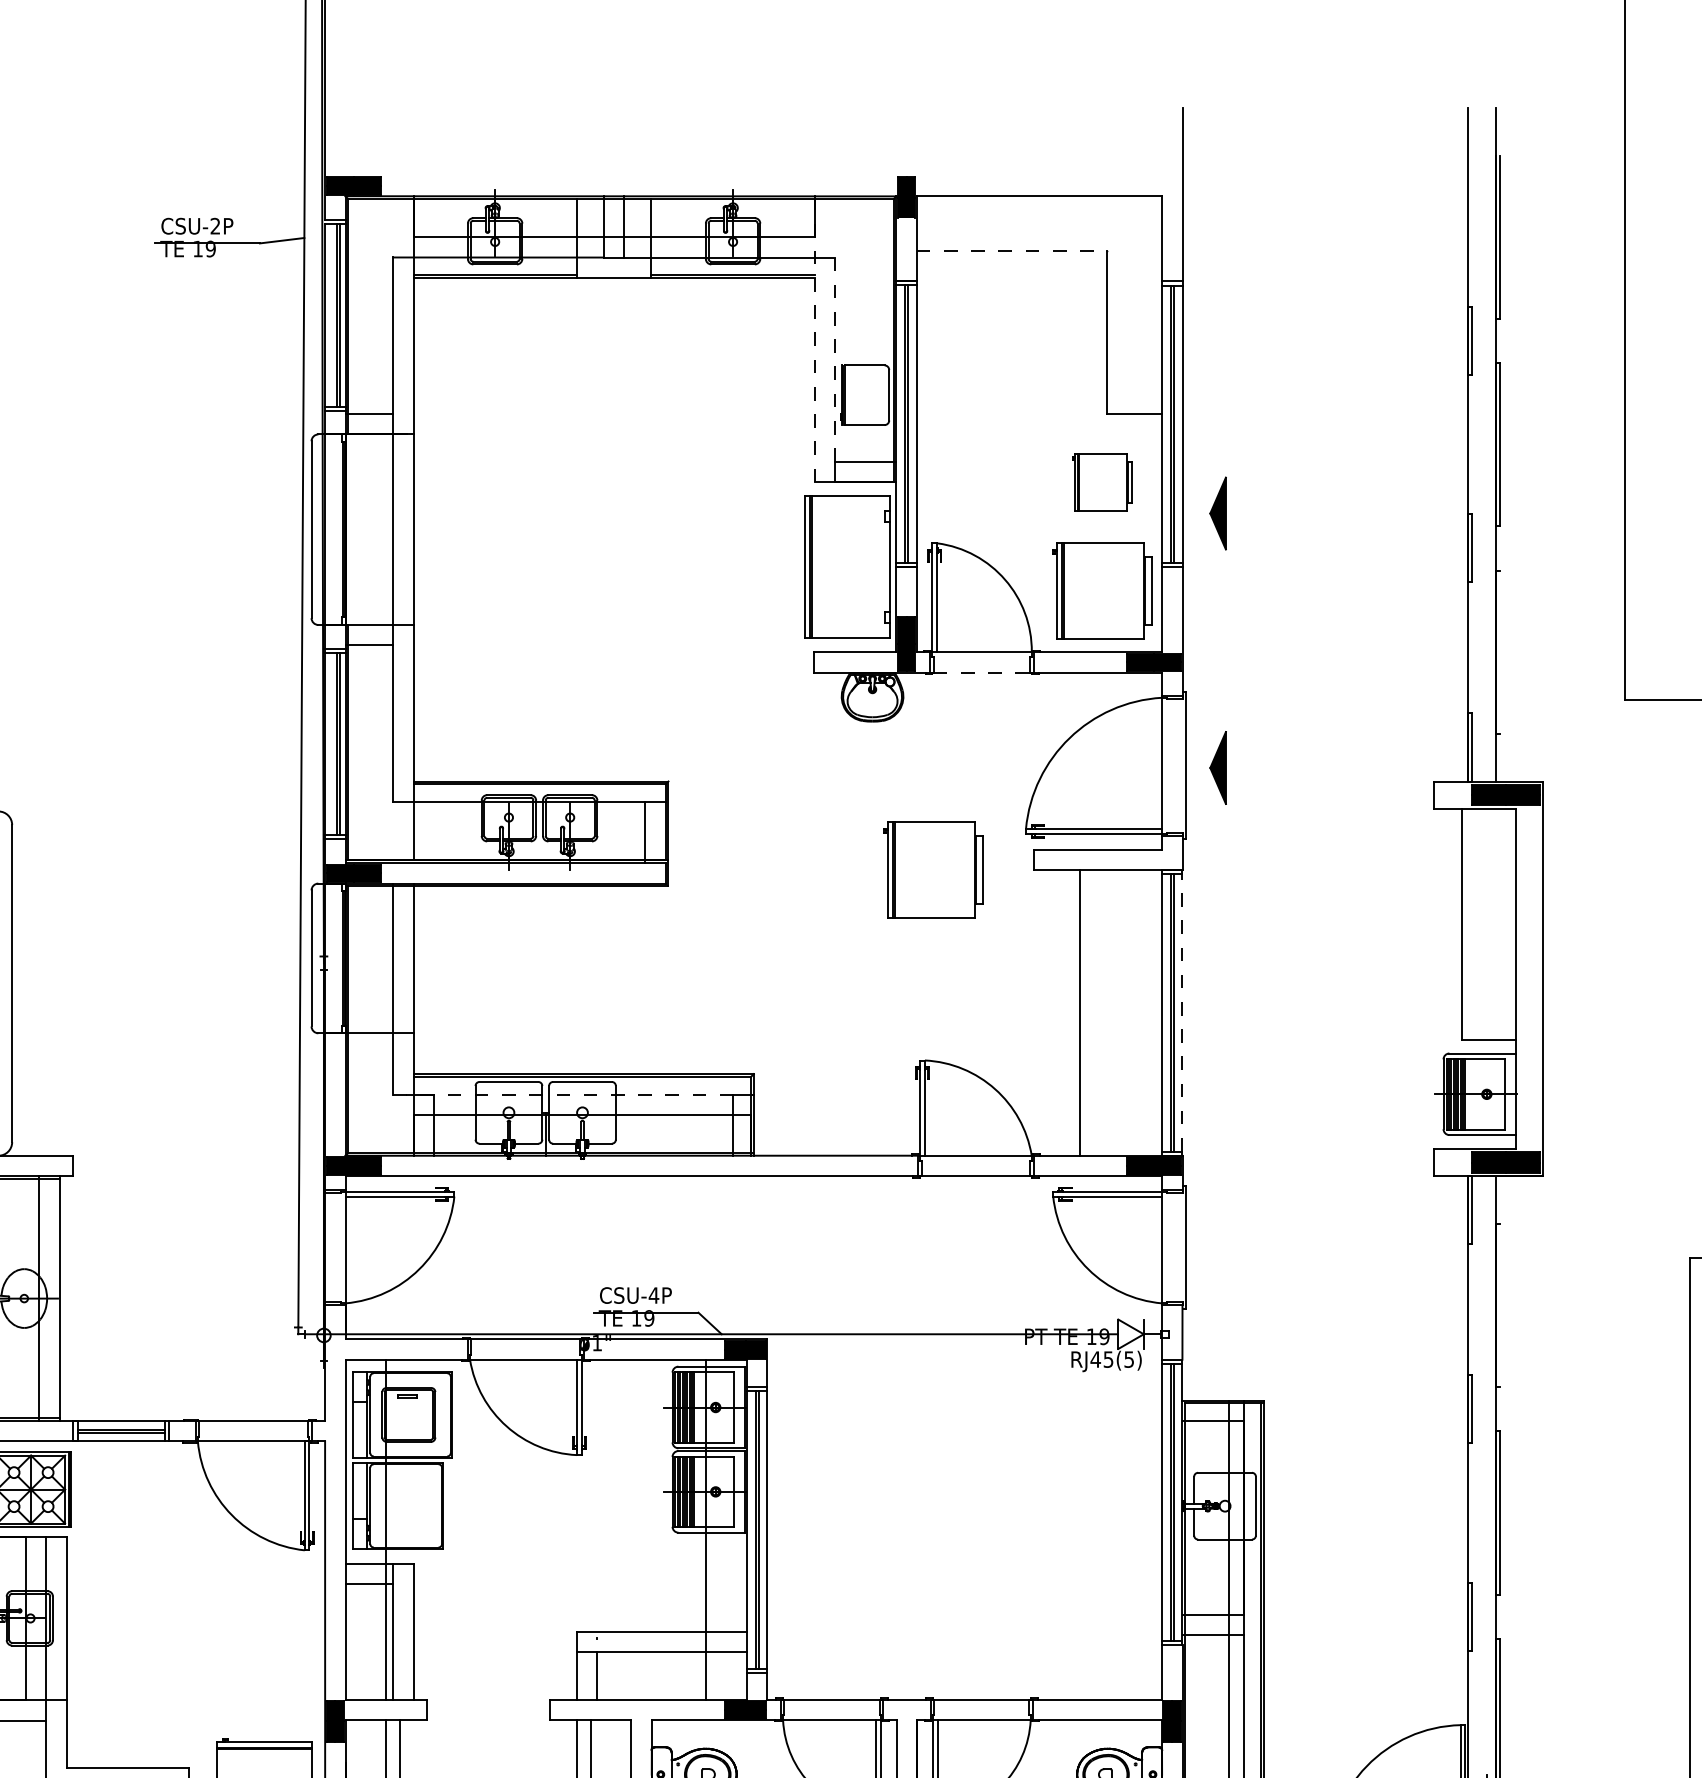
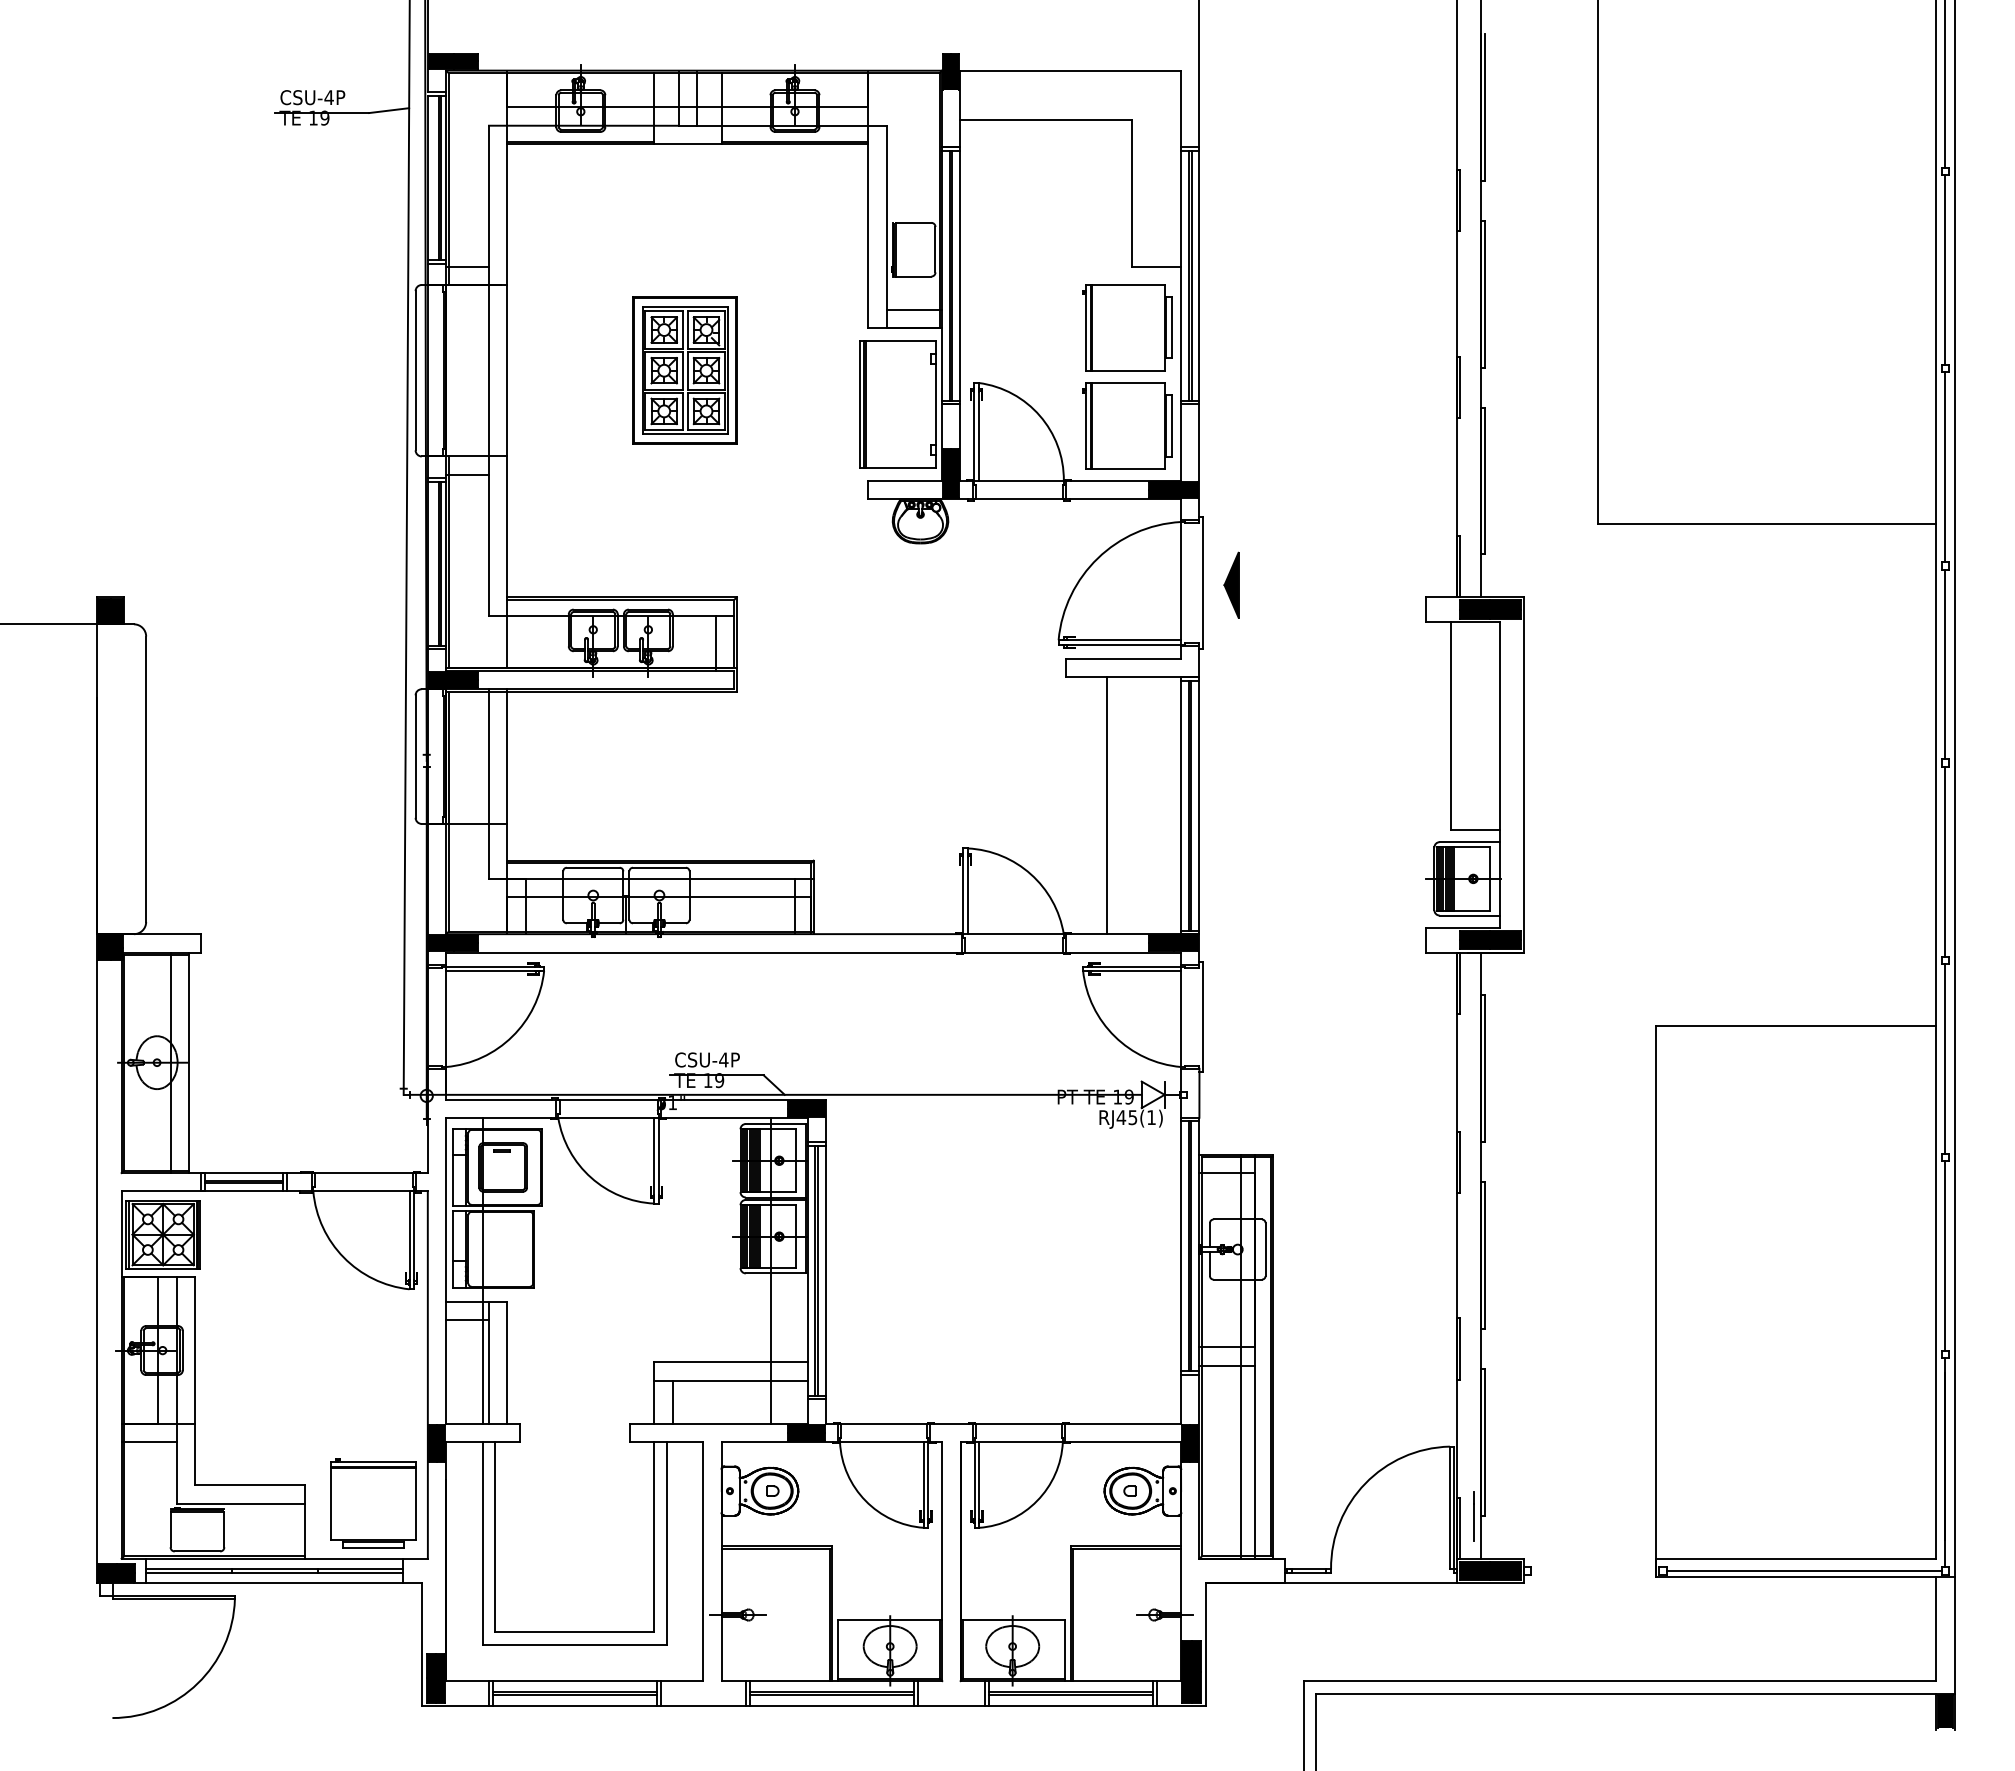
text: (214, 226) -> (328, 97), CSU-2P -> CSU-4P
line: (1012, 250) -> (1046, 119), dashed -> solid
line: (814, 340) -> (868, 200), dashed -> solid
line: (834, 359) -> (886, 217), dashed -> solid
part: (1102, 481) -> (1127, 327), size x1.67
part: (1218, 512) -> (1231, 355), removed
part: (610, 529) -> (684, 370), added
line: (1499, 651) -> (1484, 480), added
line: (982, 672) -> (1019, 499), dashed -> solid
part: (933, 869) -> (975, 676), removed
line: (1182, 1012) -> (1199, 805), dashed -> solid
line: (563, 1095) -> (642, 879), dashed -> solid
line: (1499, 1305) -> (1484, 1068), added
text: (1129, 1359) -> (1151, 1117), RJ45(5) -> RJ45(1)

